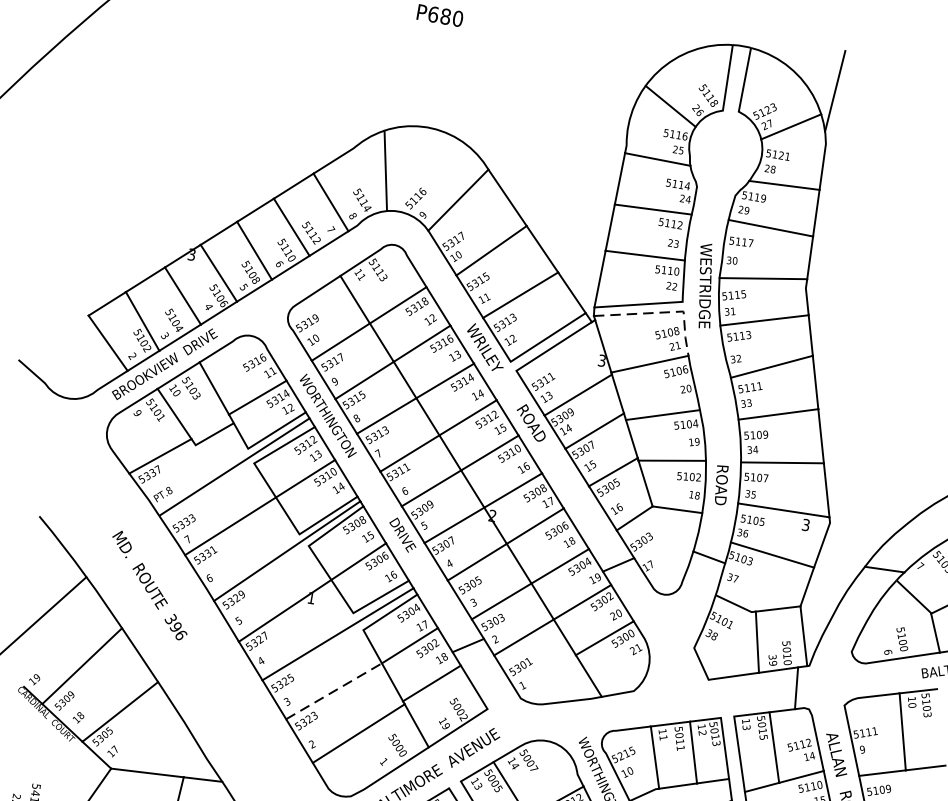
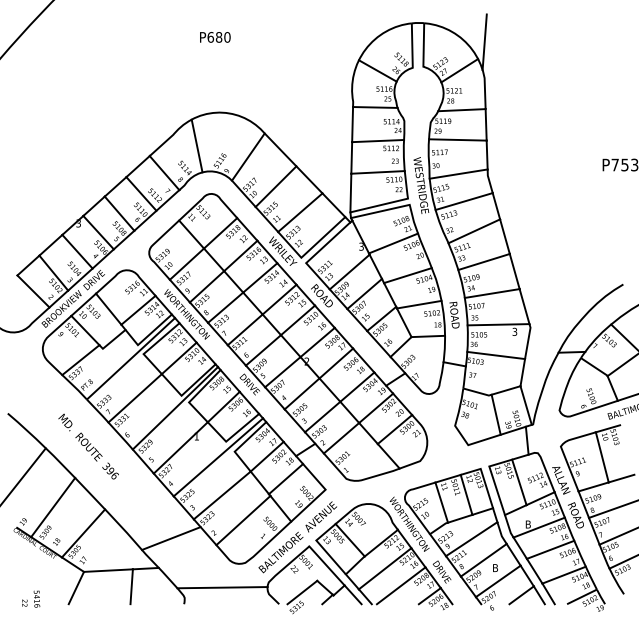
line: (663, 311) -> (396, 207), dashed -> solid
line: (334, 691) -> (222, 495), dashed -> solid
line: (248, 741) -> (171, 538), added

